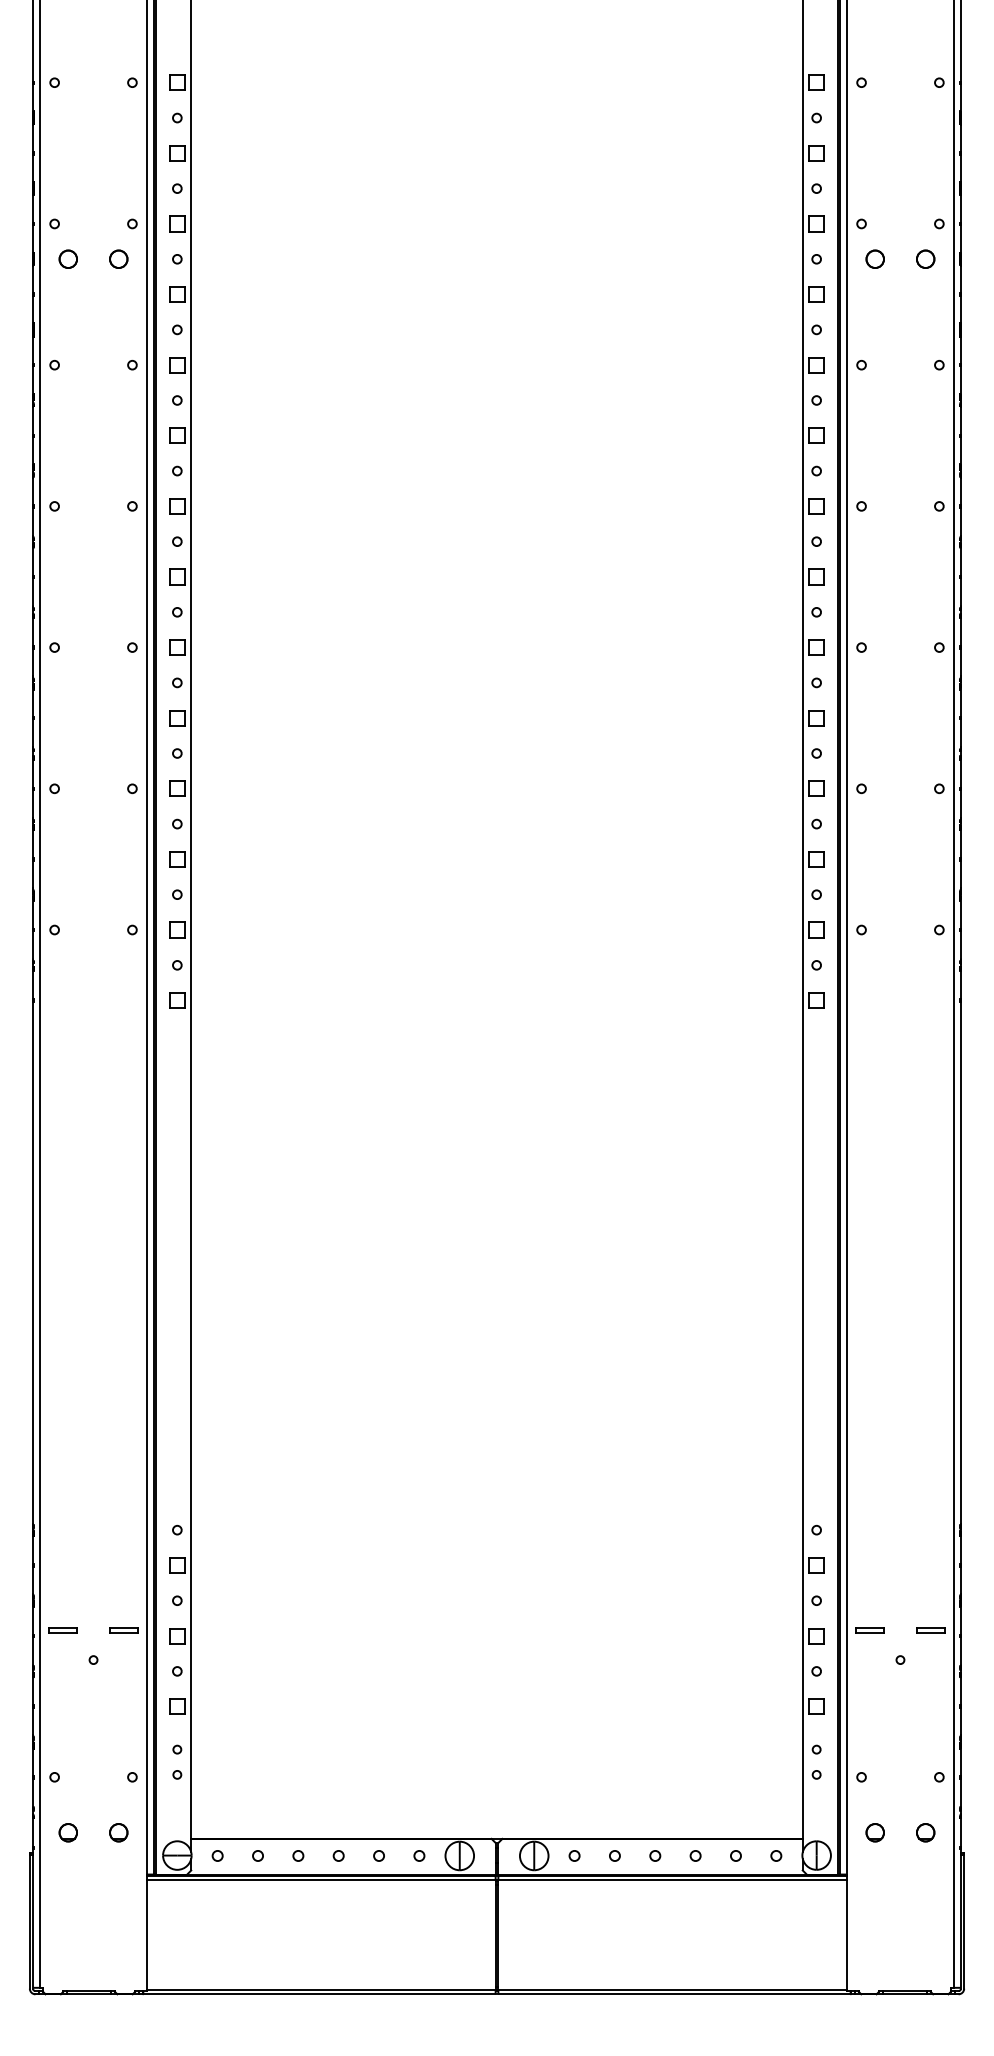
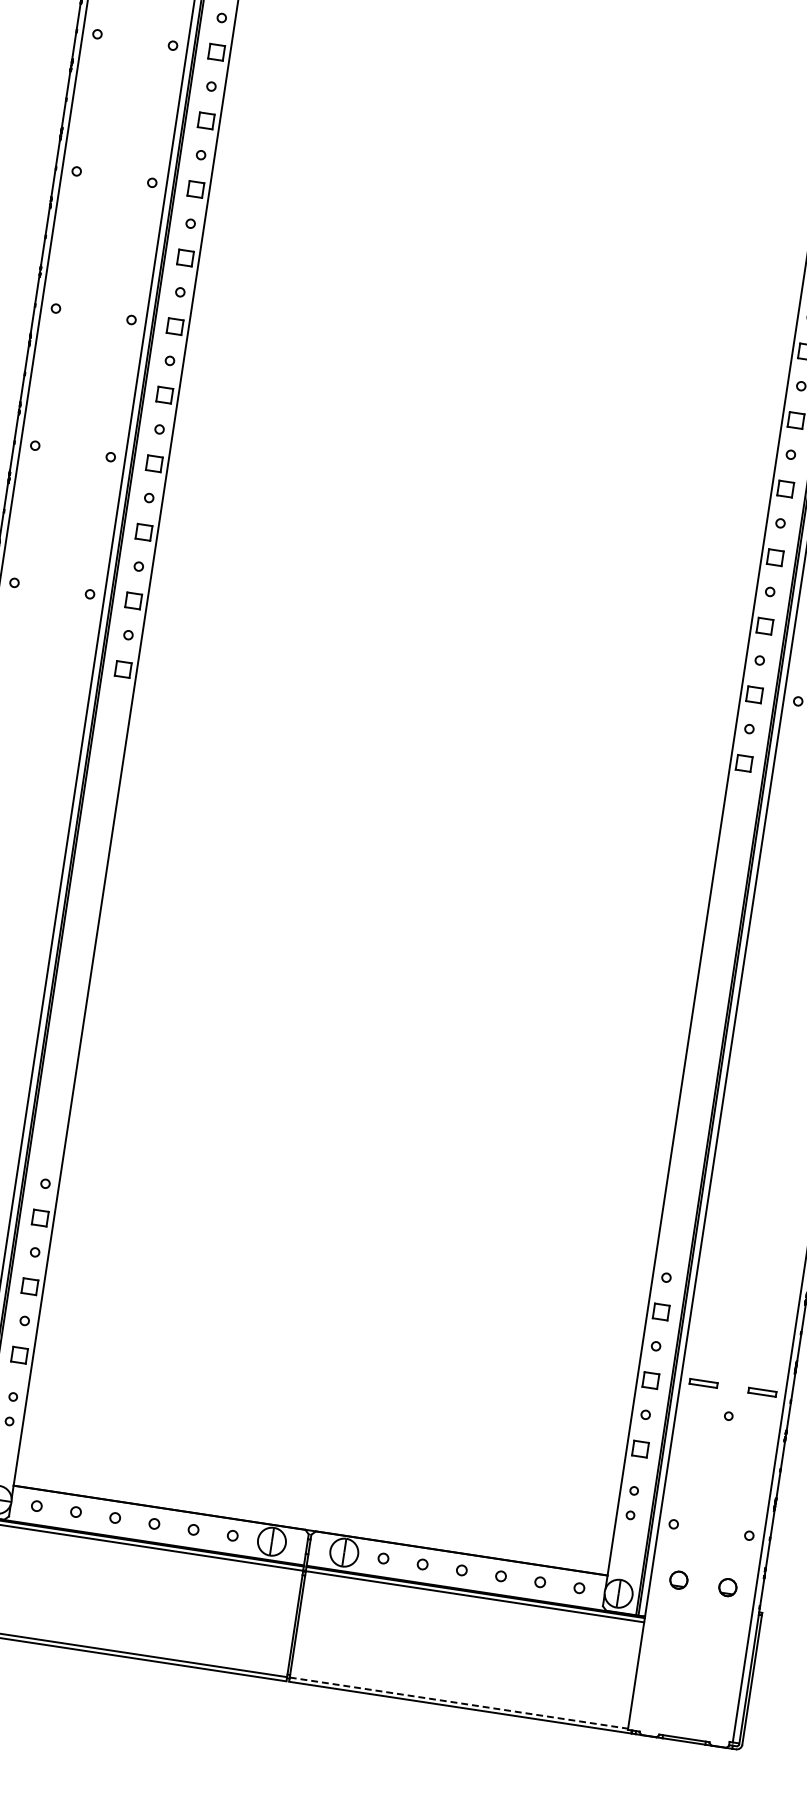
line: (673, 1989) -> (459, 1702), solid -> dashed

